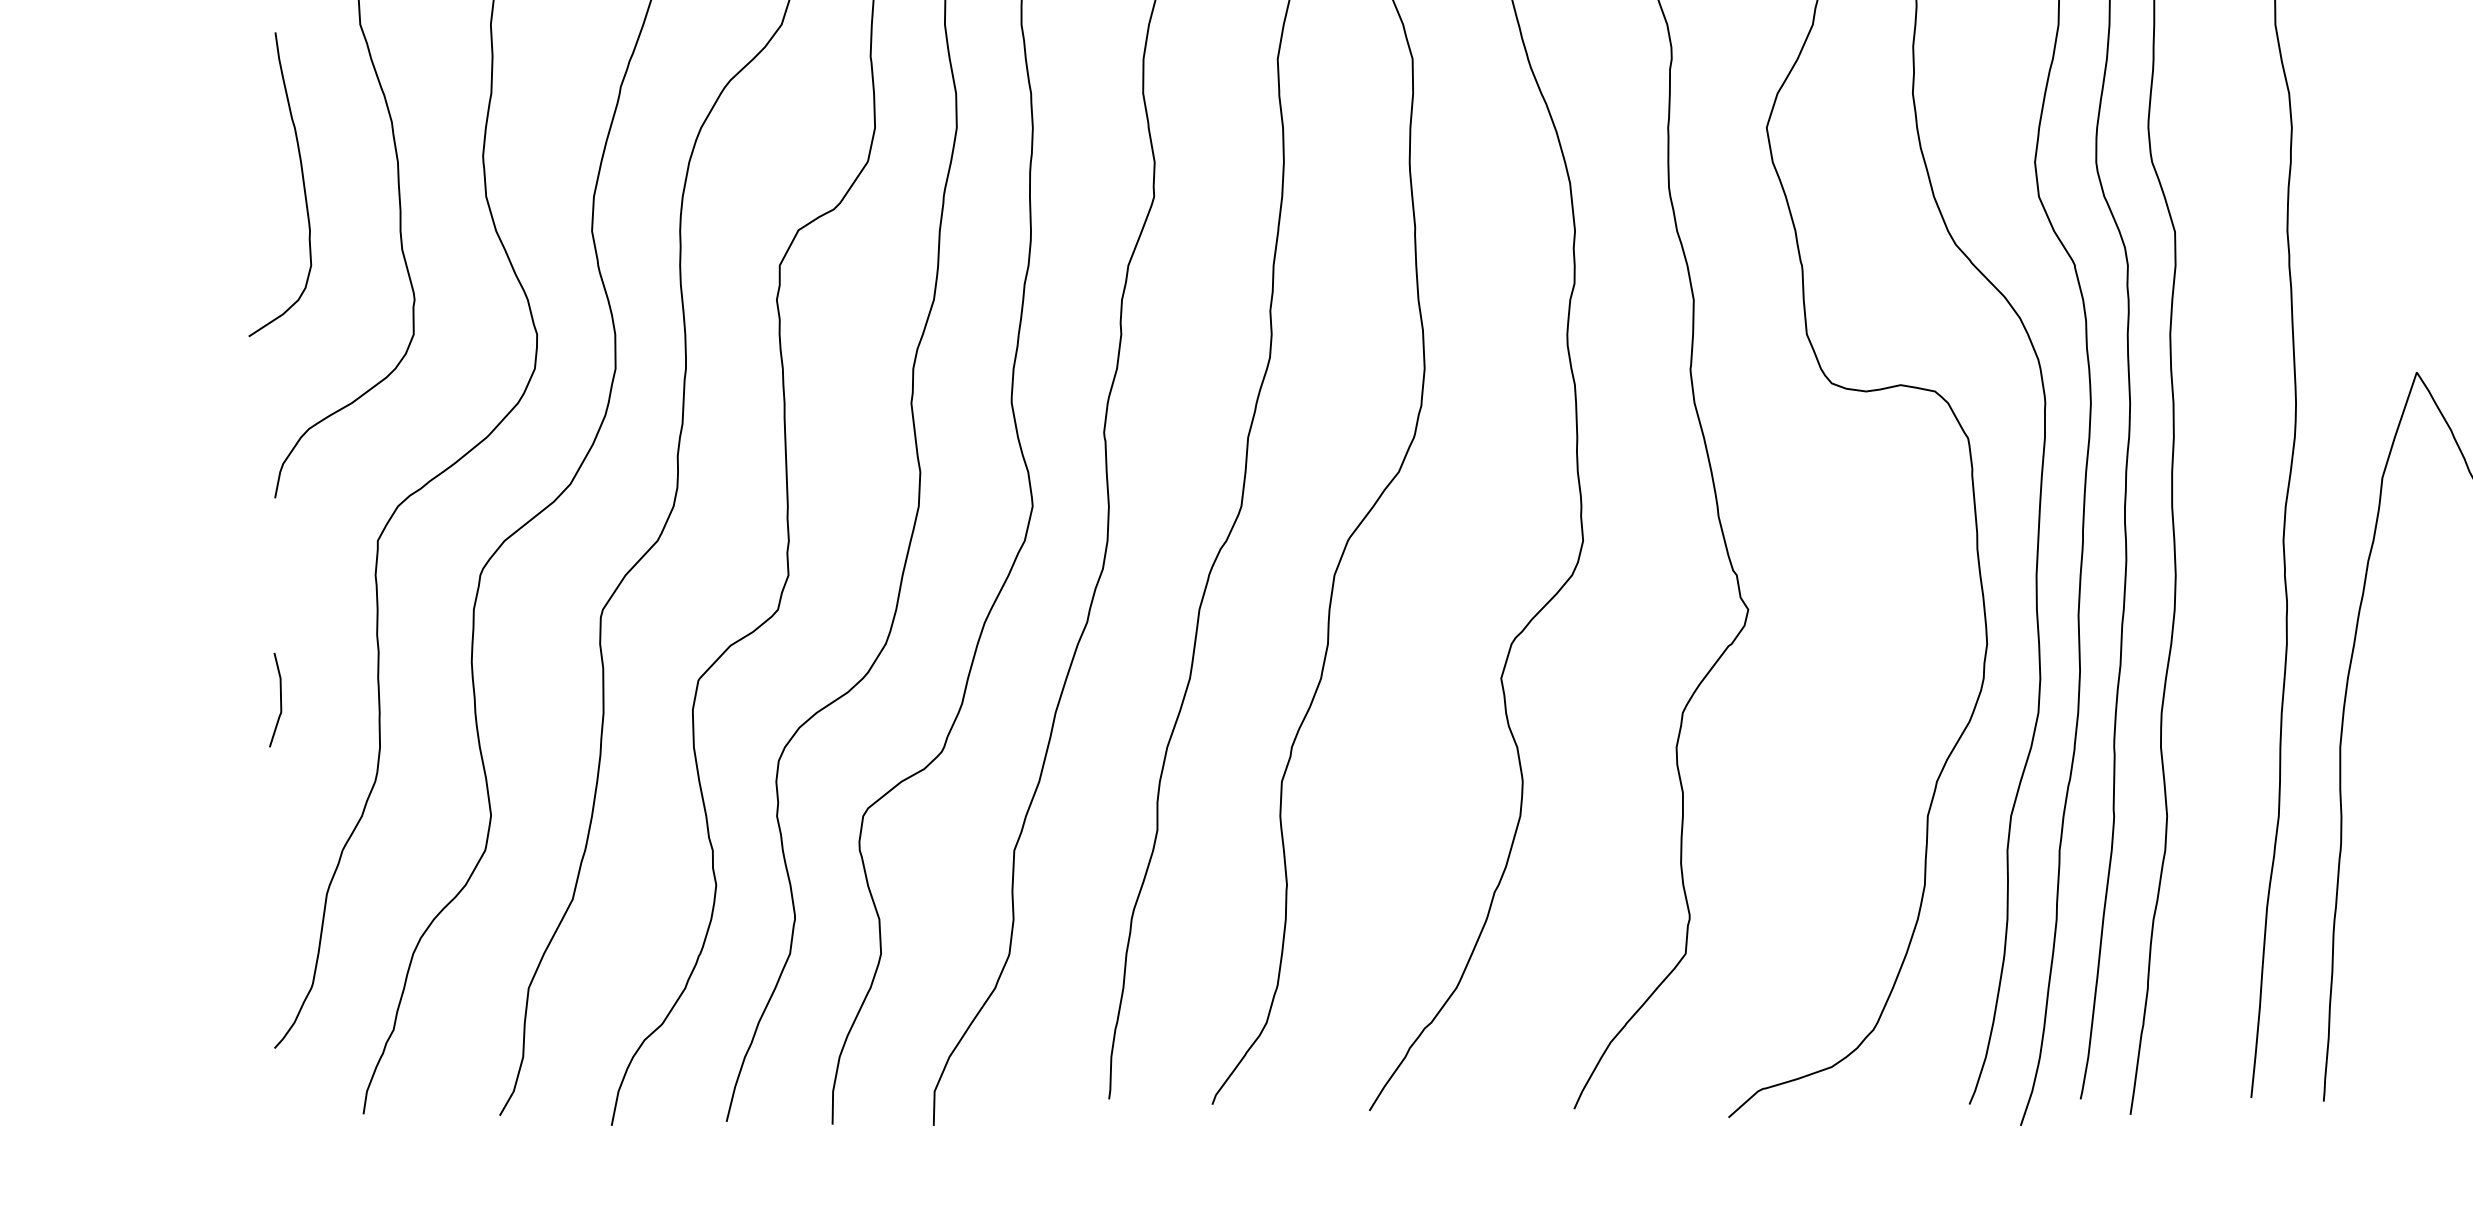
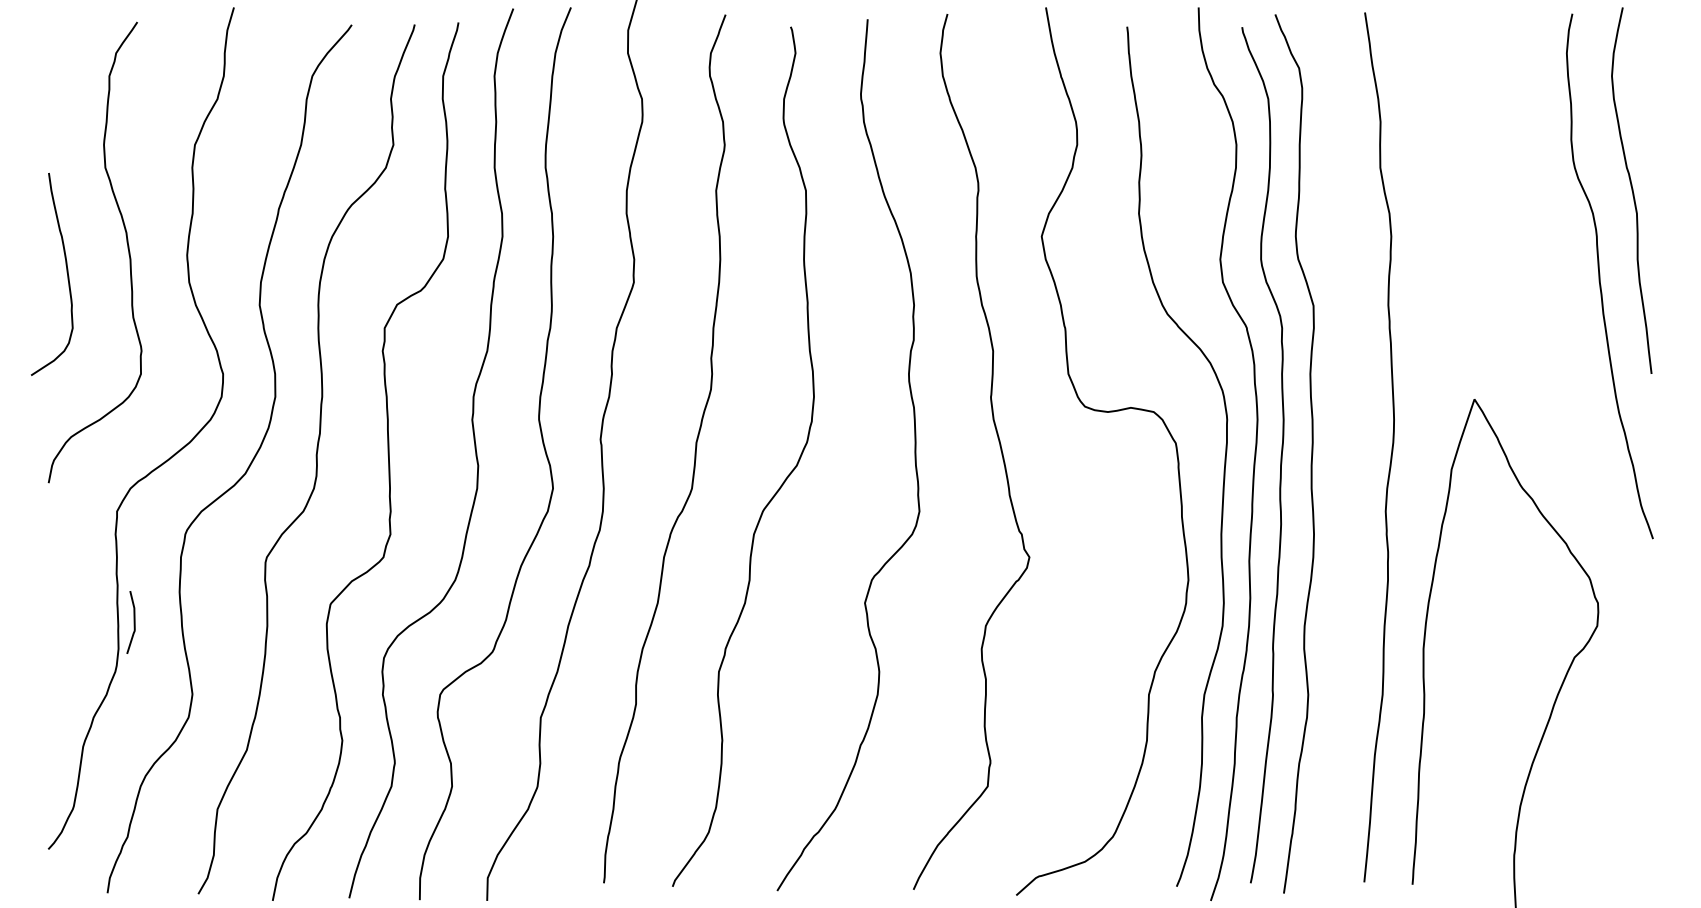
curve: (279, 700) -> (133, 622), moved

